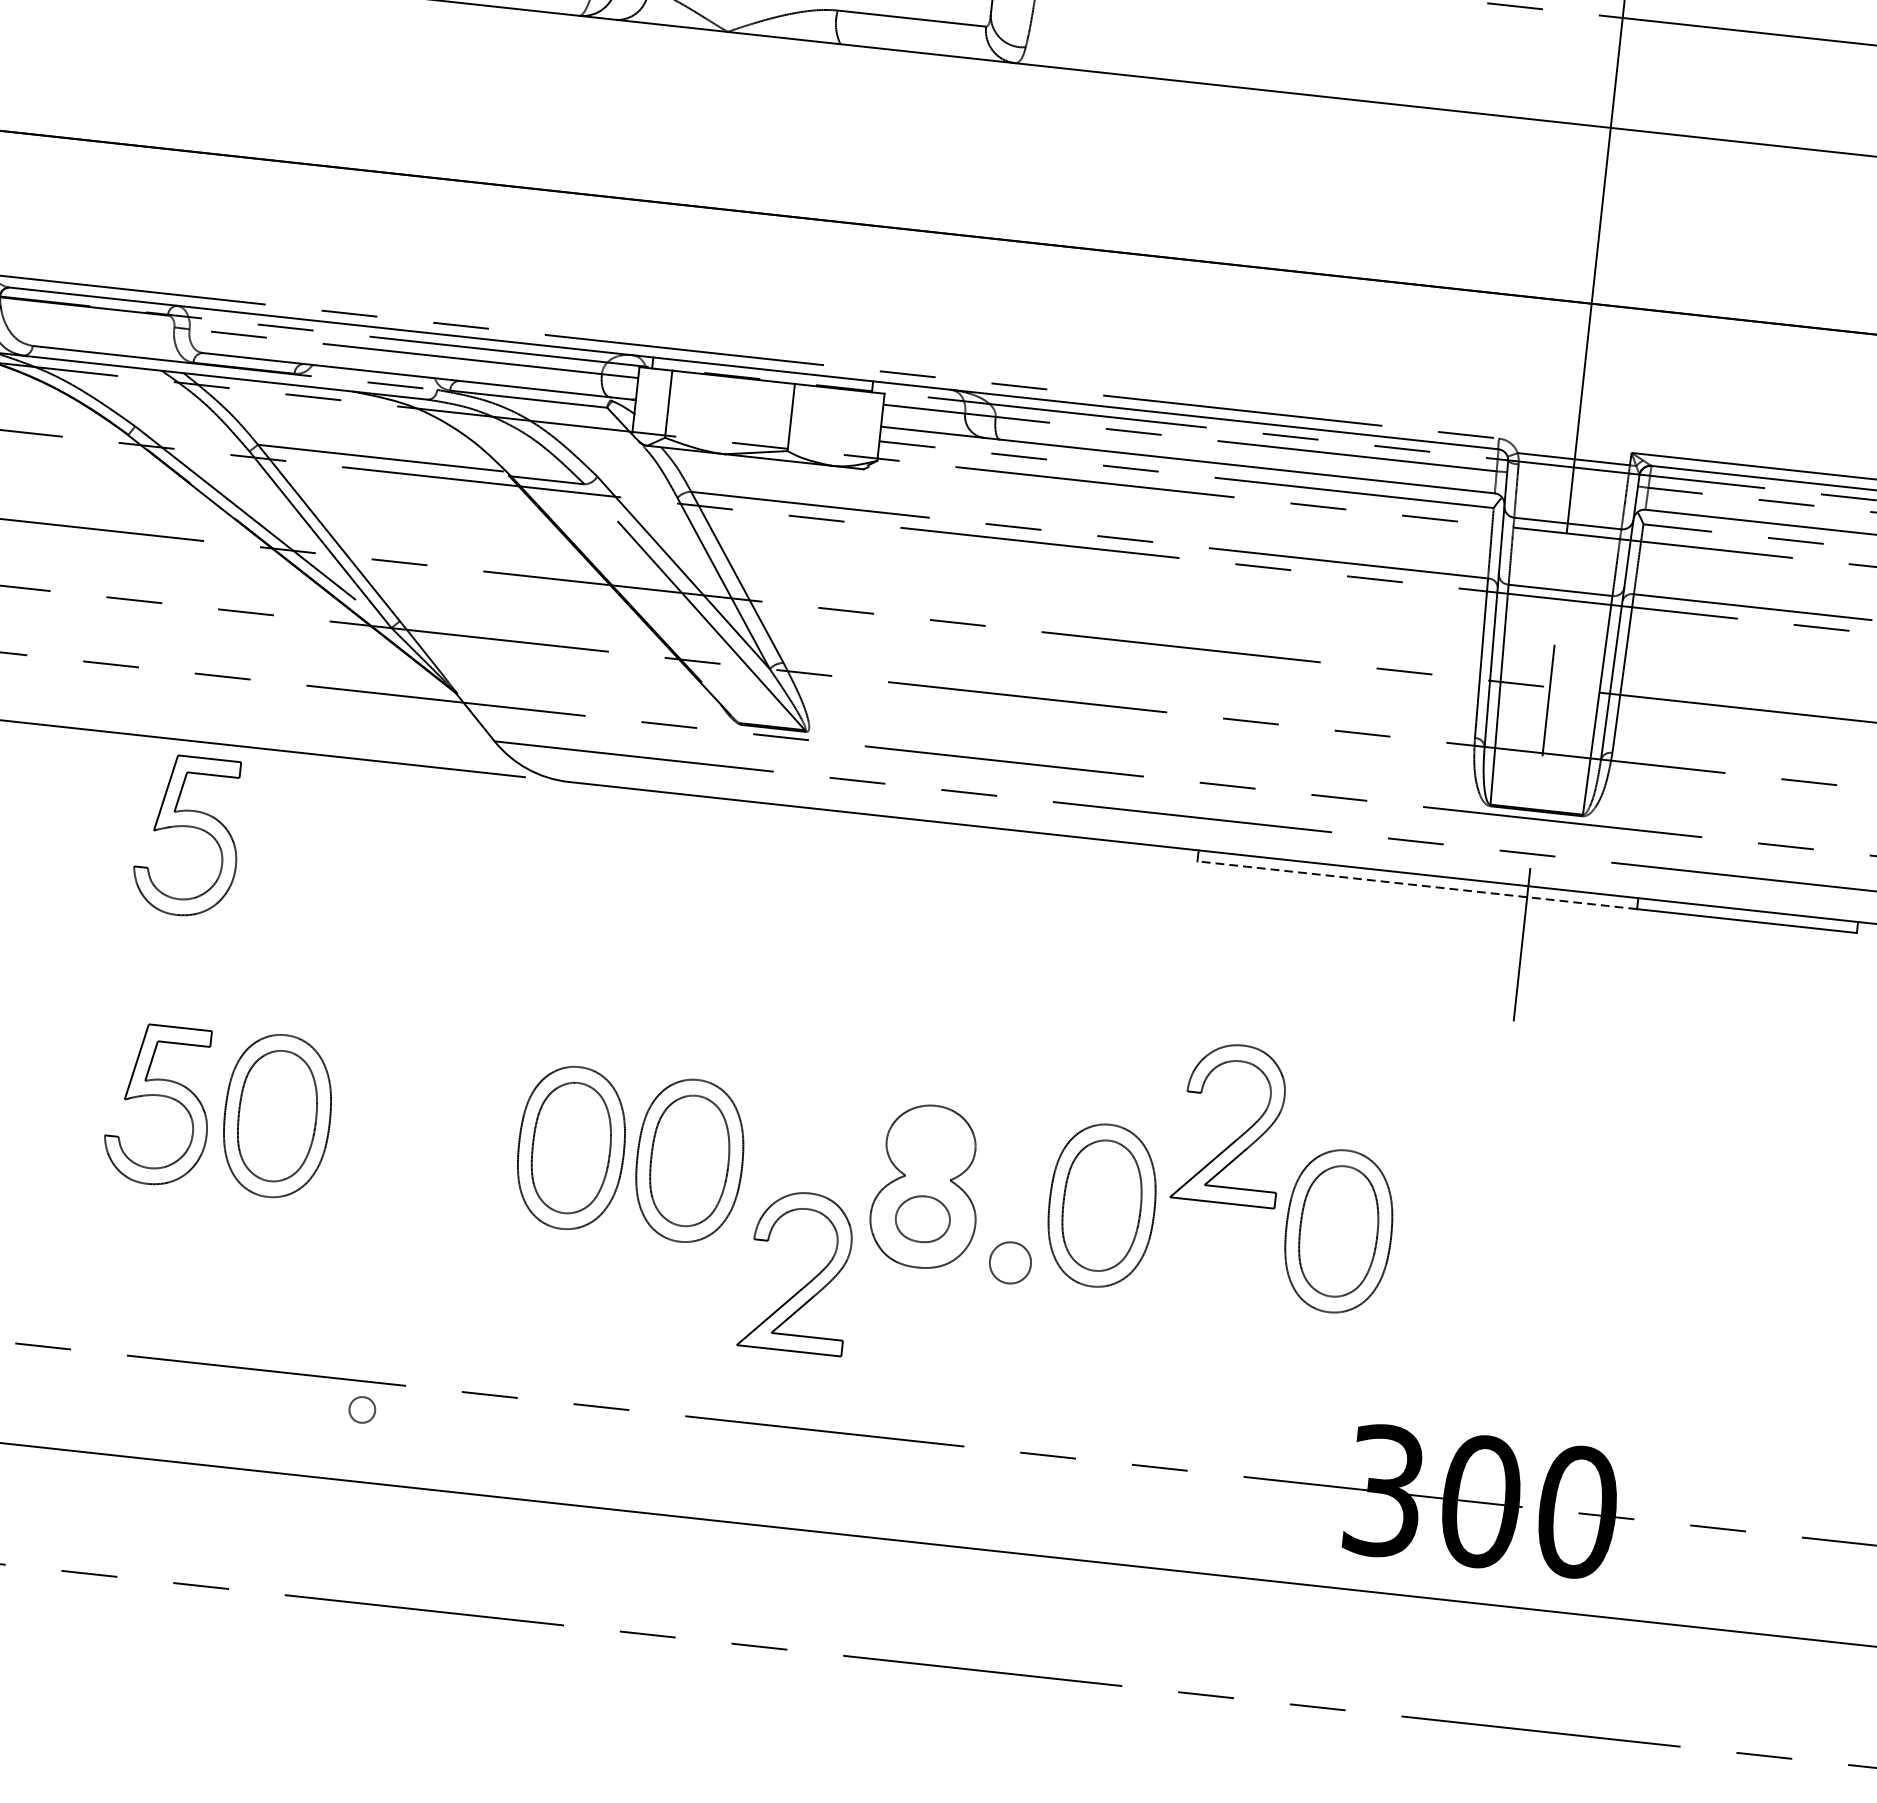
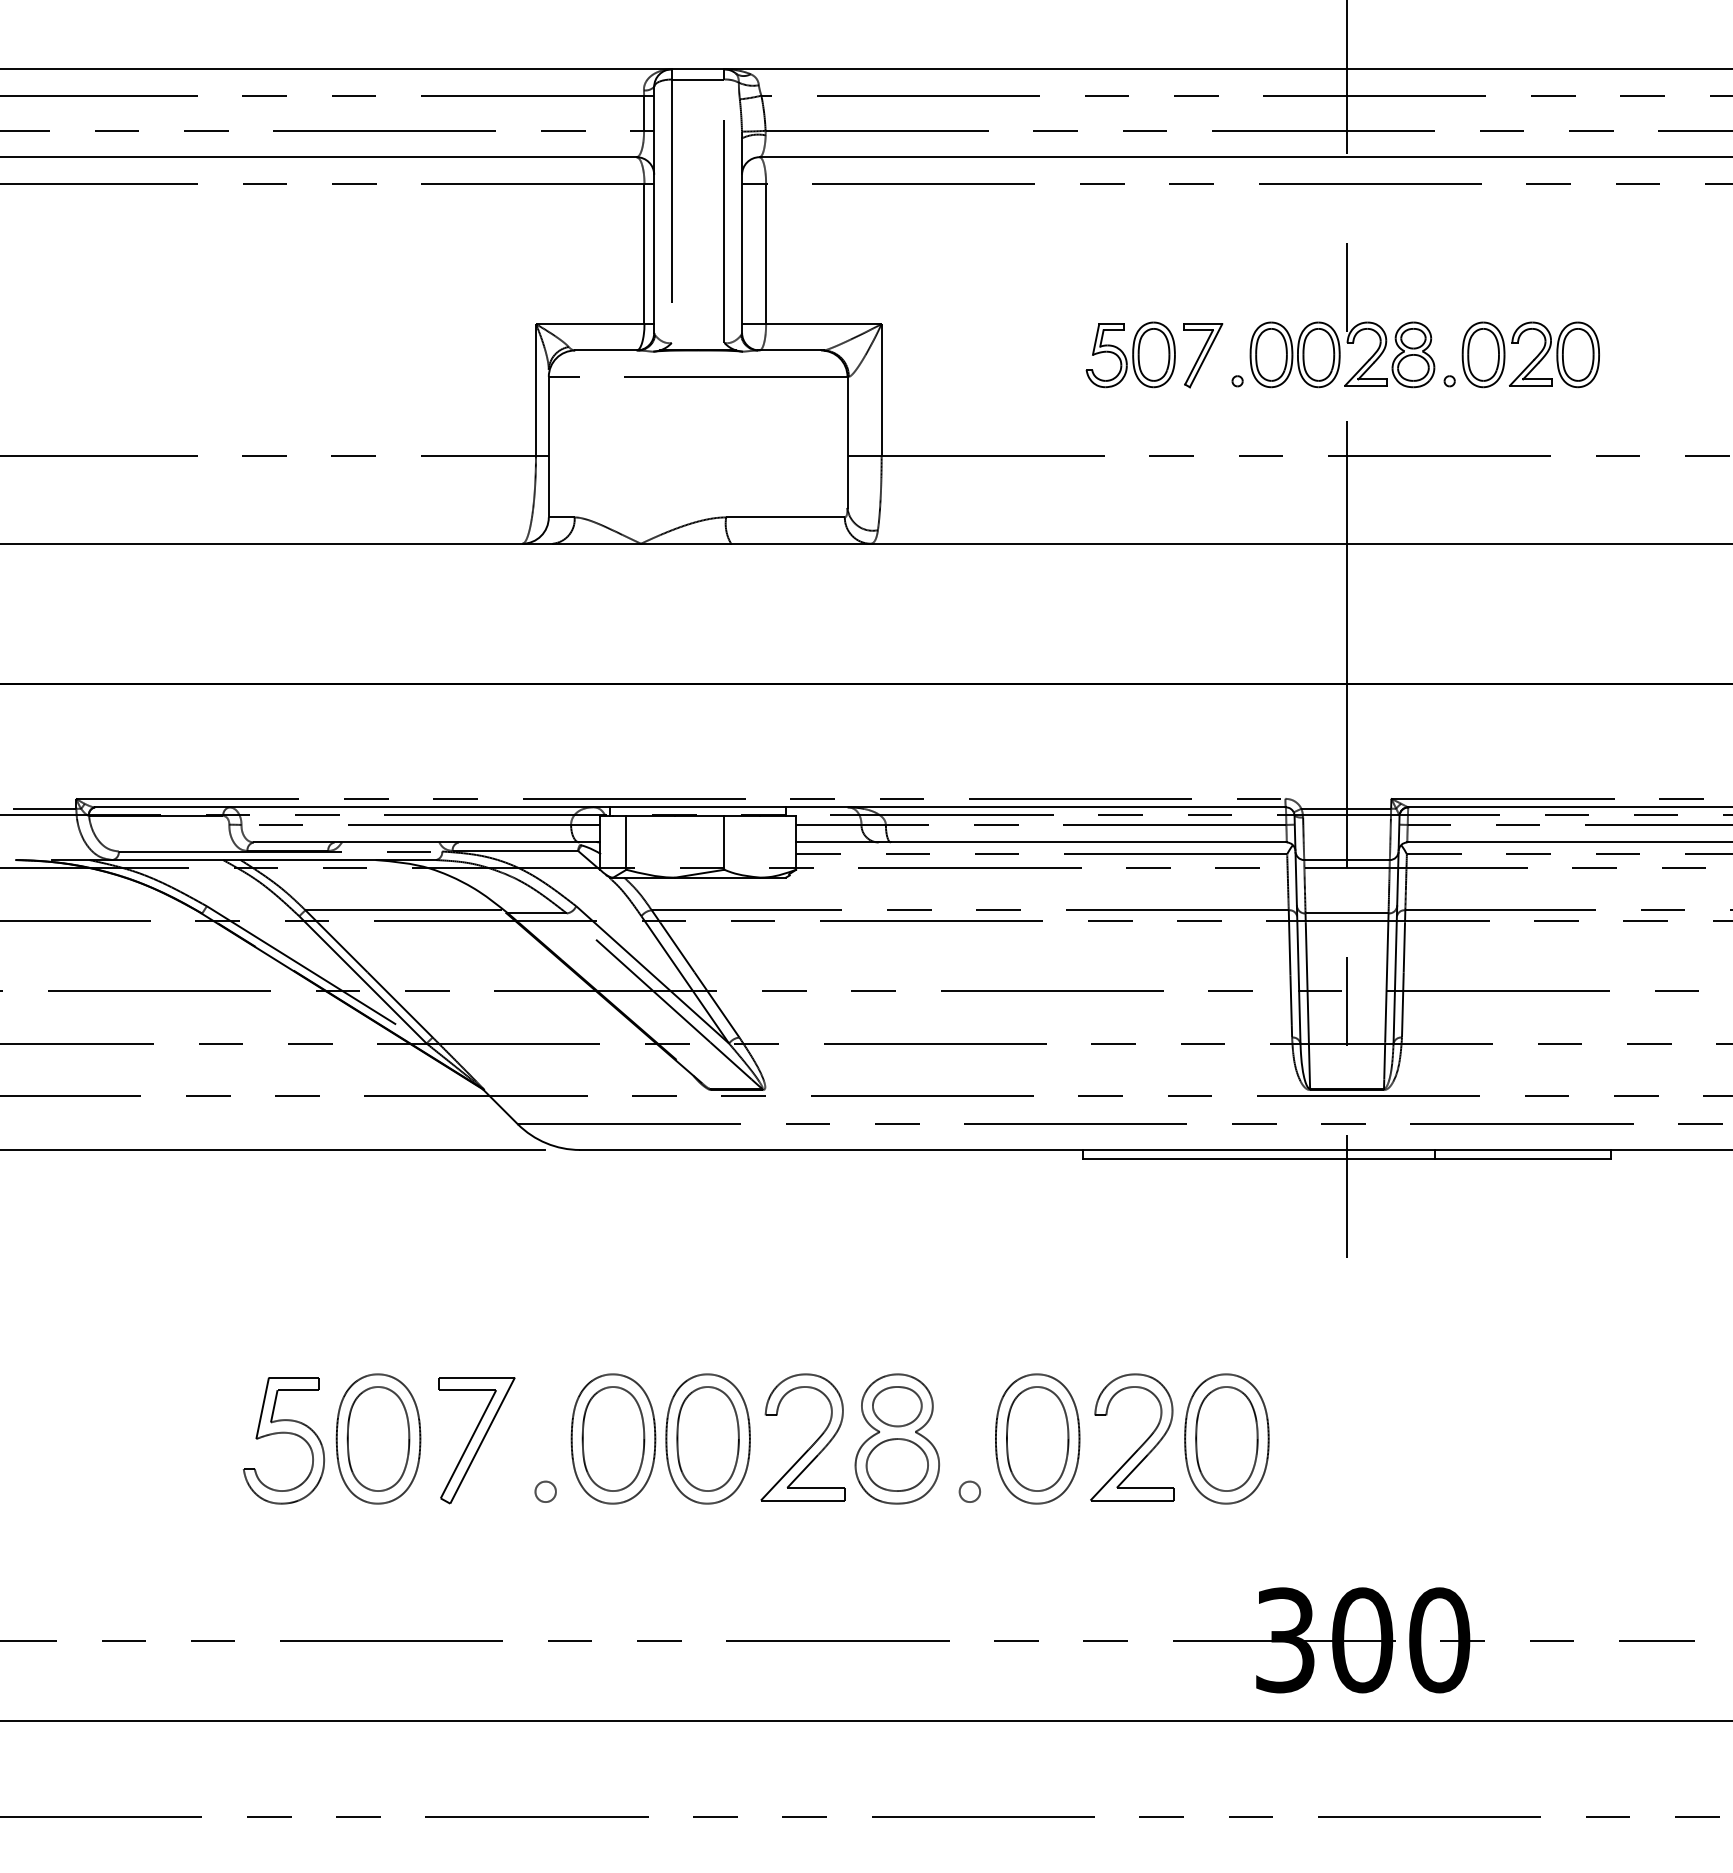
part: (188, 827) -> (283, 1218), removed
line: (1417, 884) -> (1259, 1158), dashed -> solid
part: (399, 1131) -> (476, 1440), added
part: (1239, 1135) -> (1140, 1445), moved
part: (931, 1146) -> (897, 1406), added
part: (922, 1218) -> (896, 1464), size x1.43
part: (1009, 1262) -> (969, 1491), size x0.62
part: (807, 1283) -> (811, 1445), moved
part: (362, 1409) -> (545, 1491), moved

